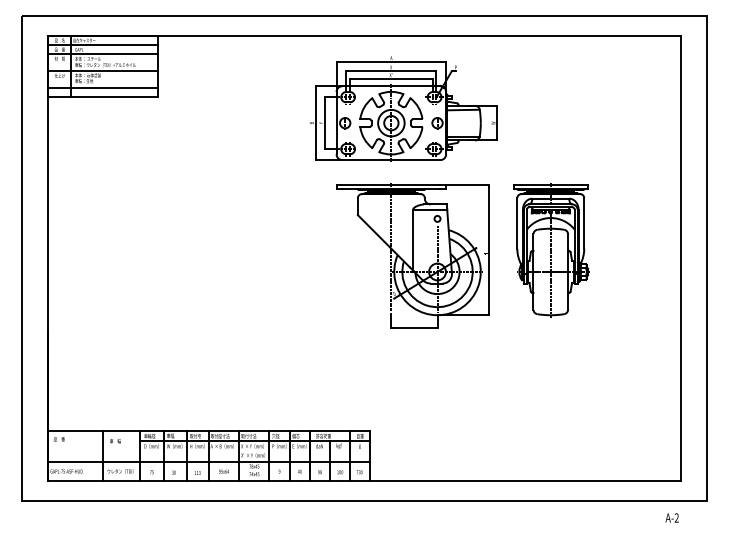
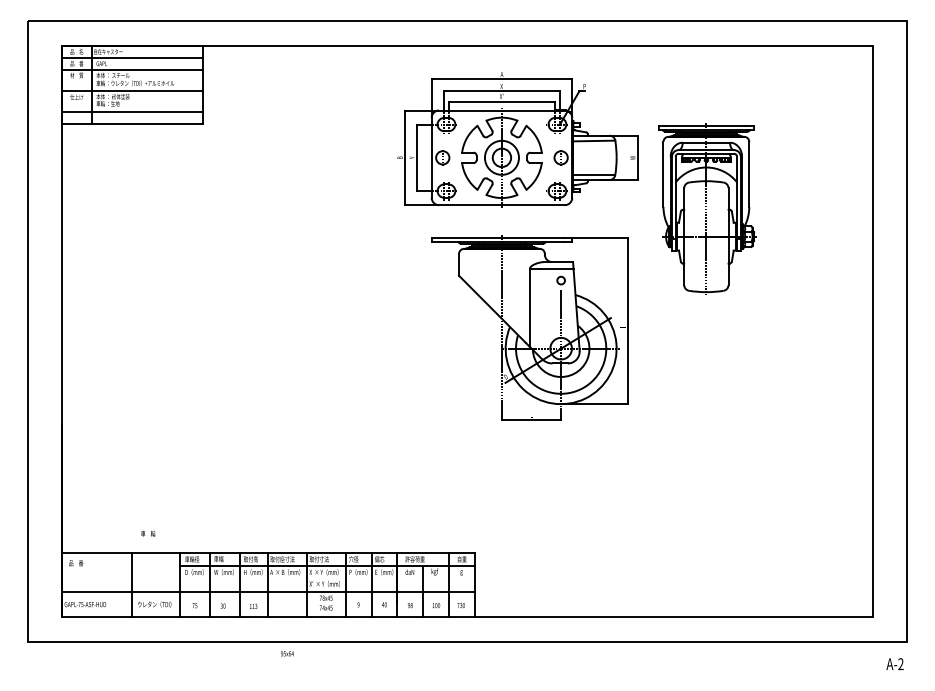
part: (551, 250) -> (707, 208), moved
text: (115, 441) -> (148, 533), moved
text: (224, 471) -> (287, 653), moved
text: (671, 518) -> (894, 664), moved

